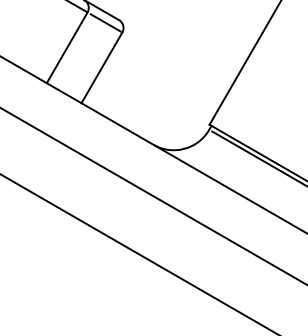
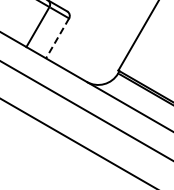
line: (101, 68) -> (57, 38), solid -> dashed

